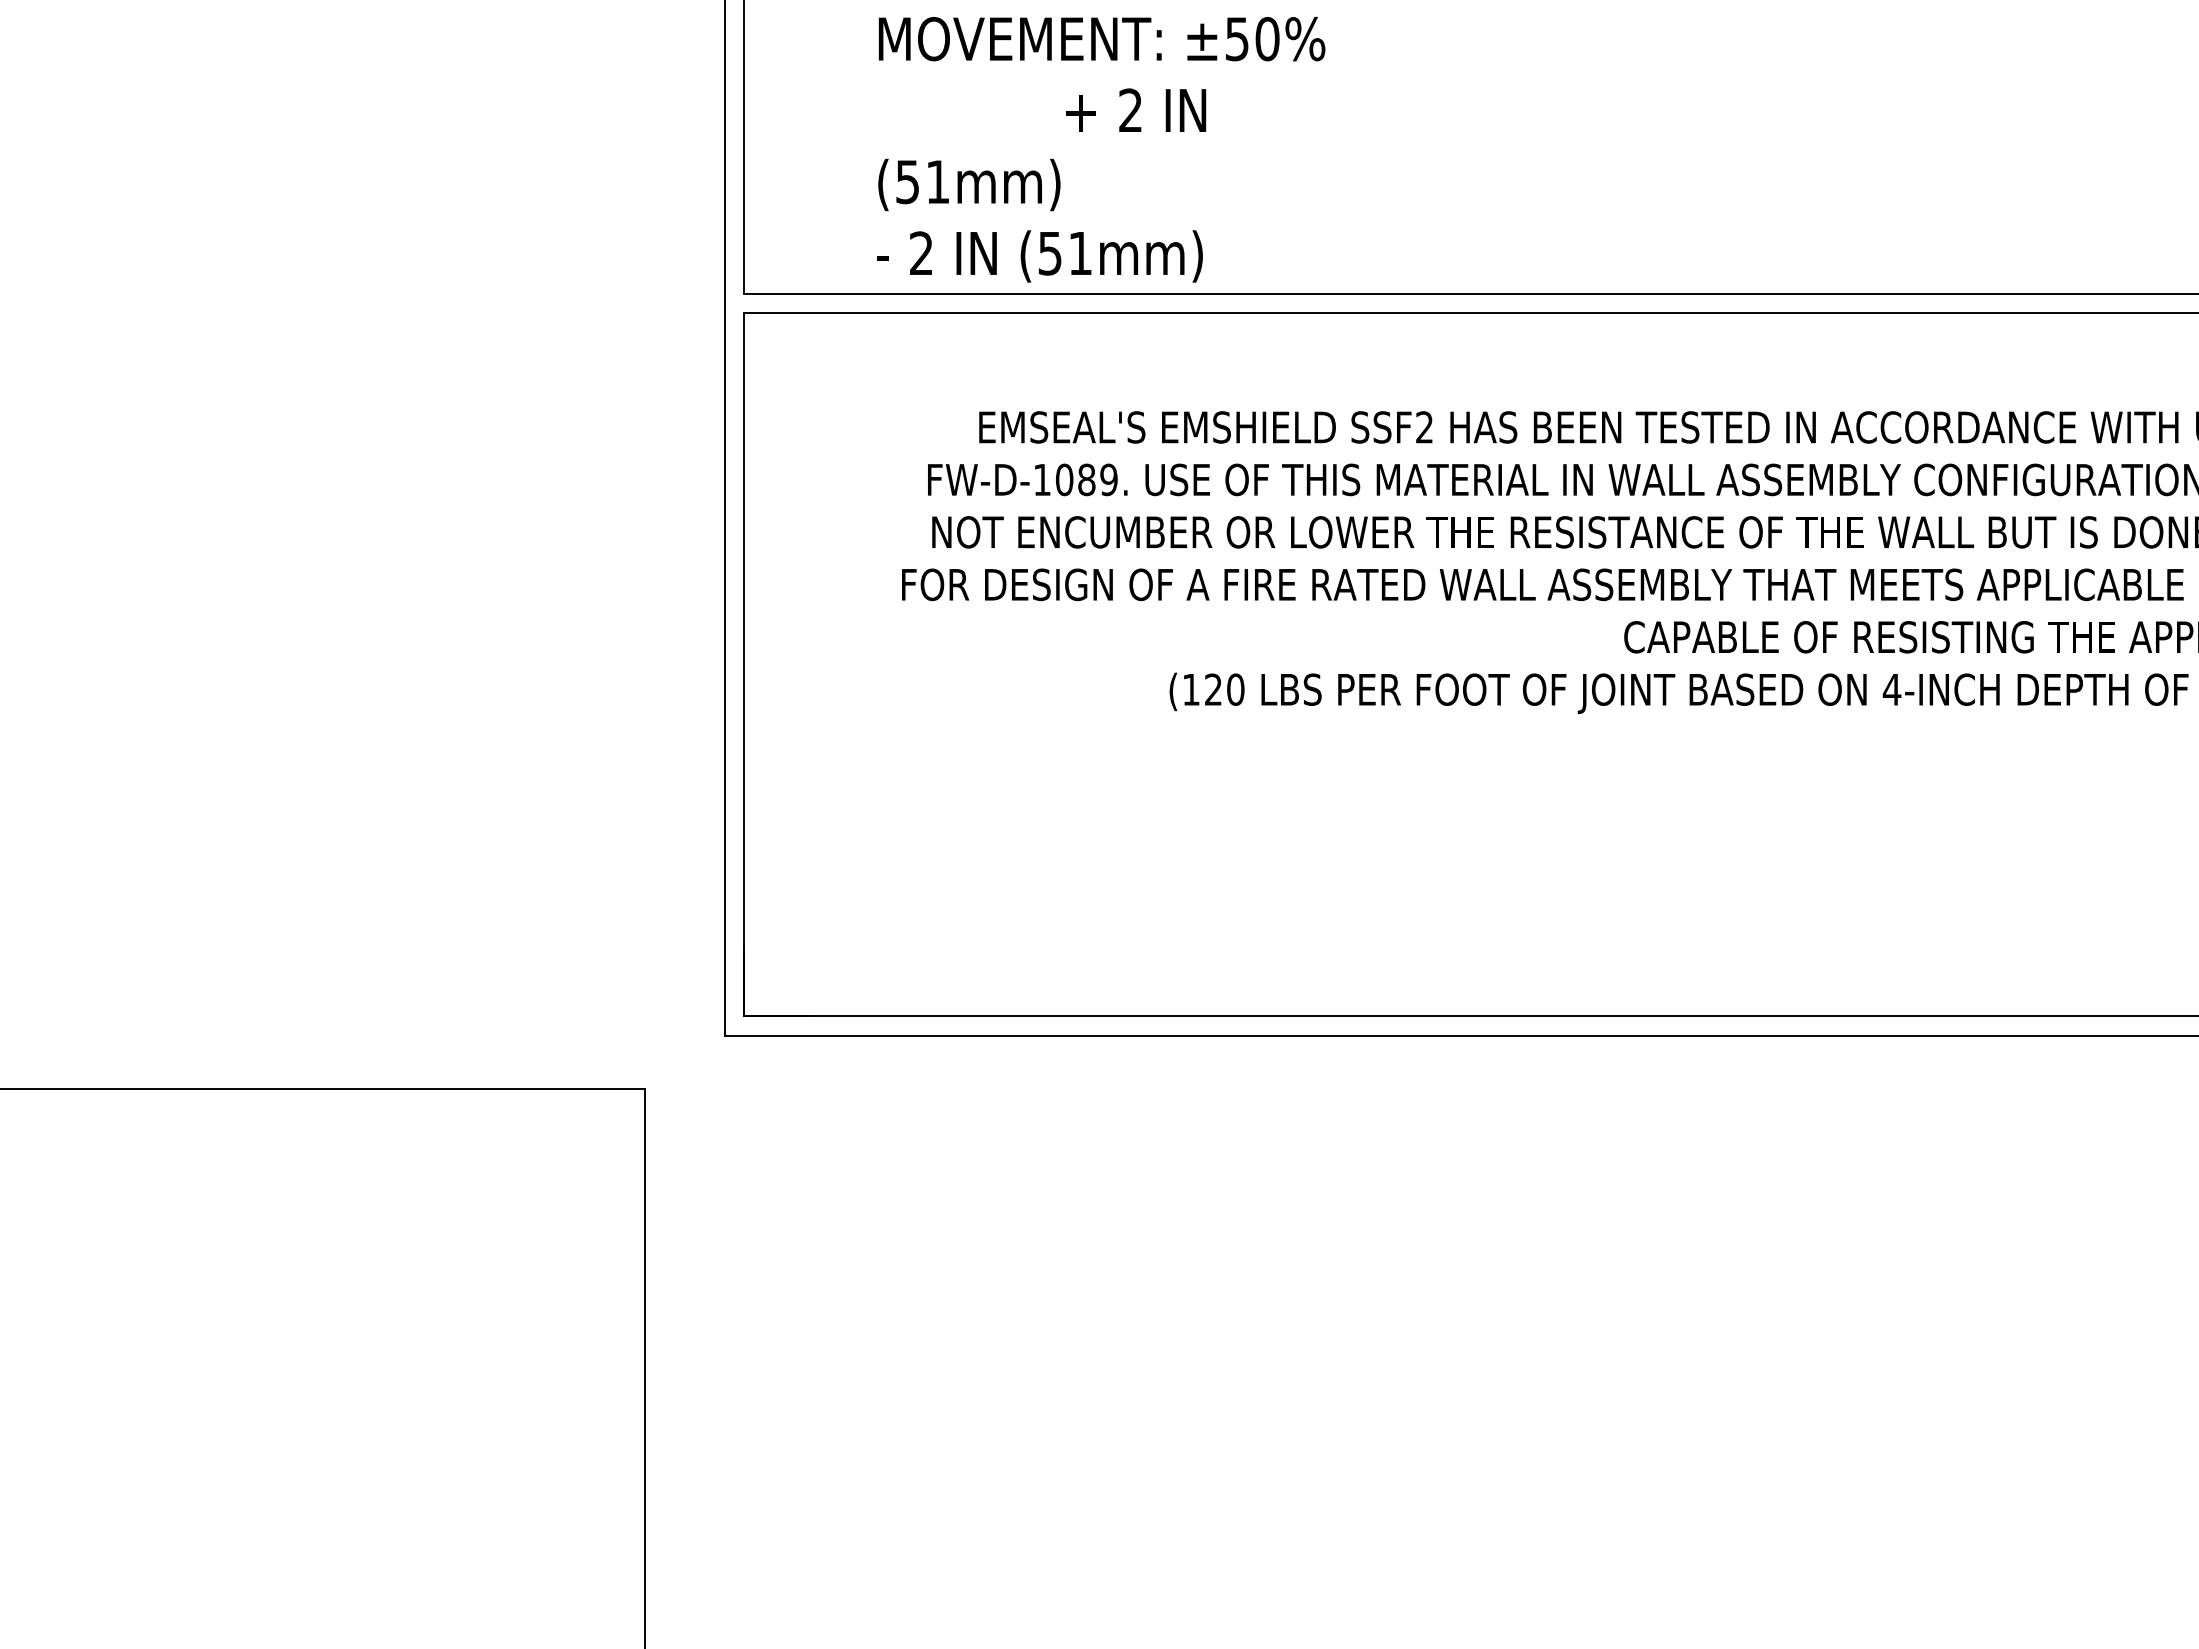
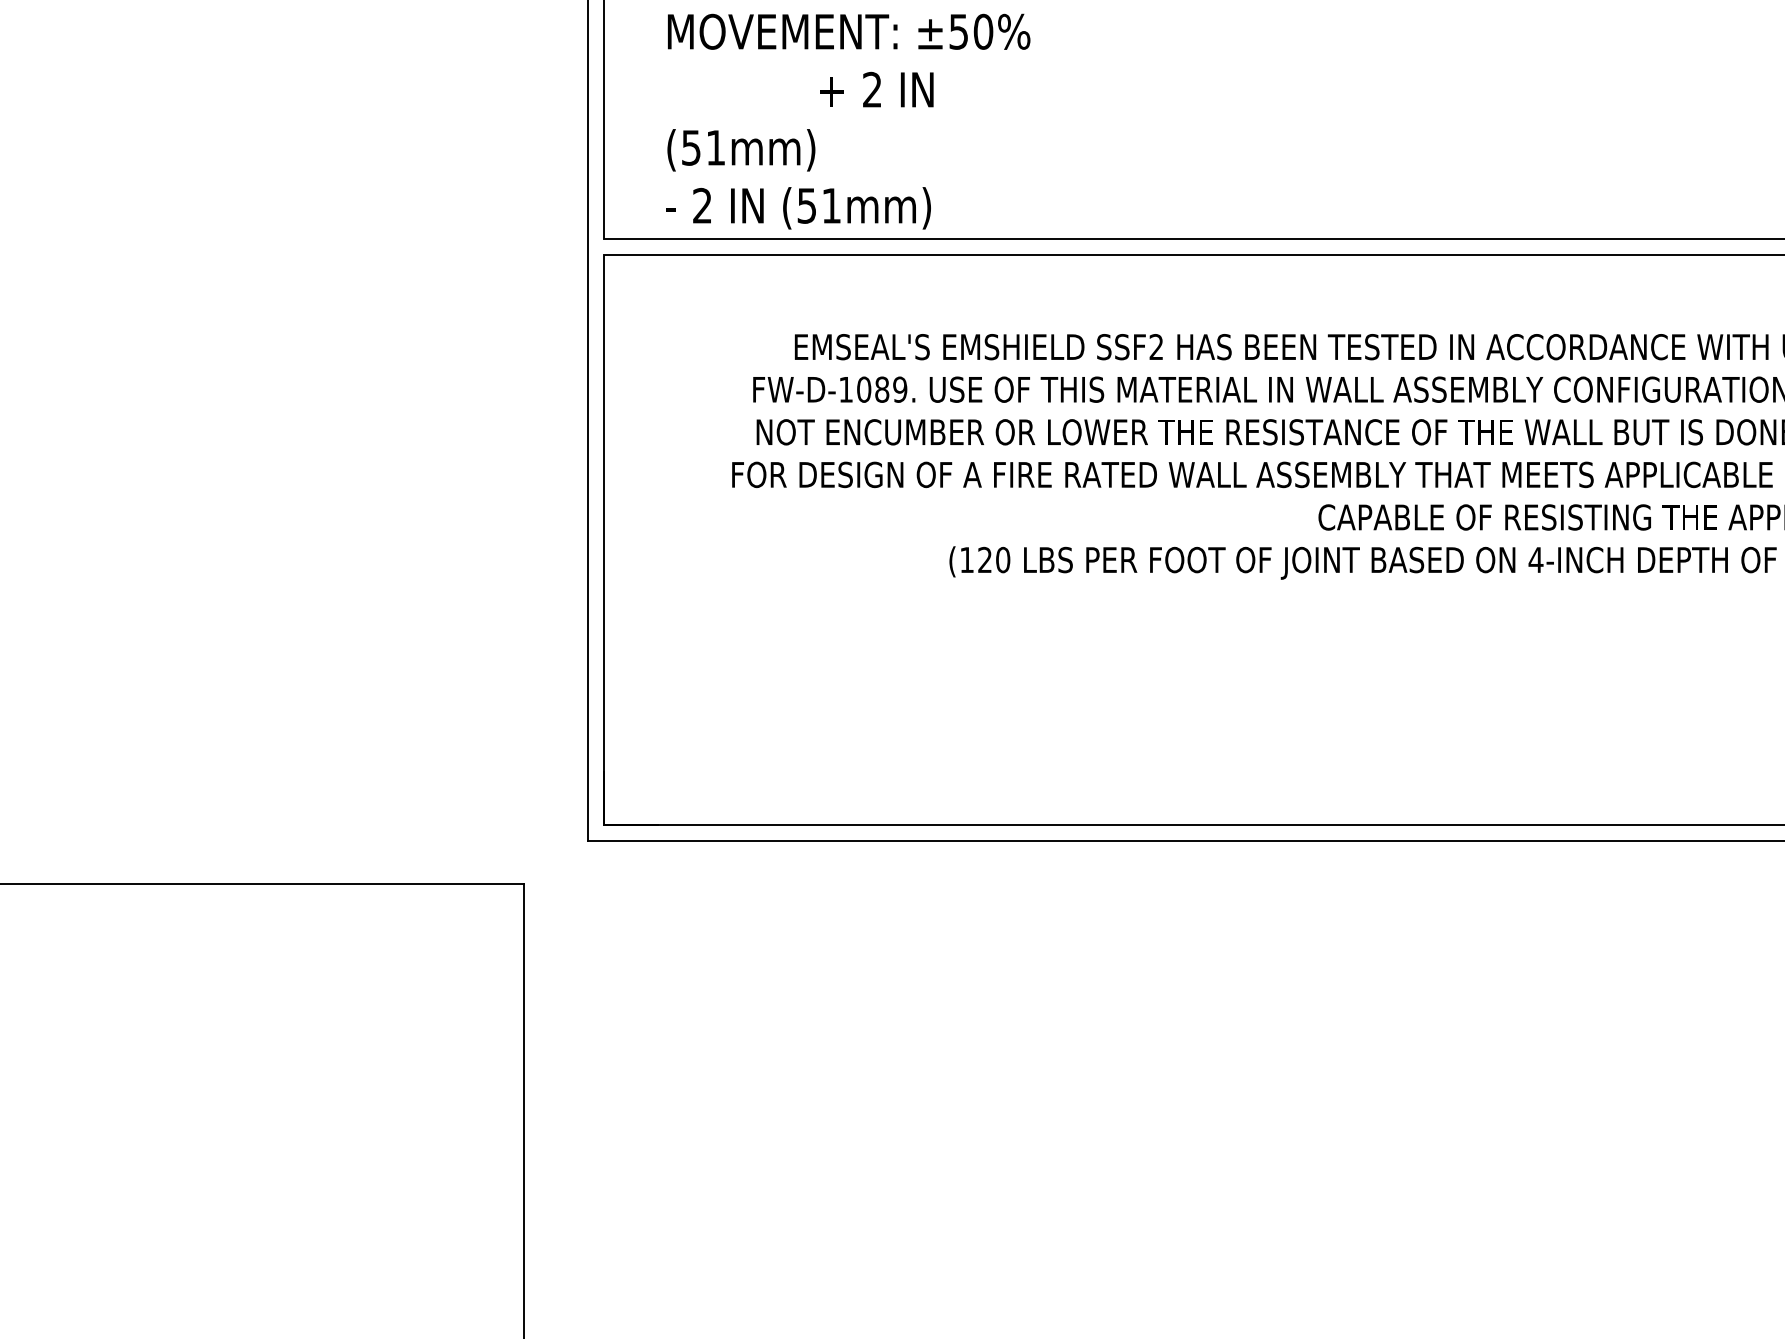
text: (1101, 149) -> (848, 121), moved

